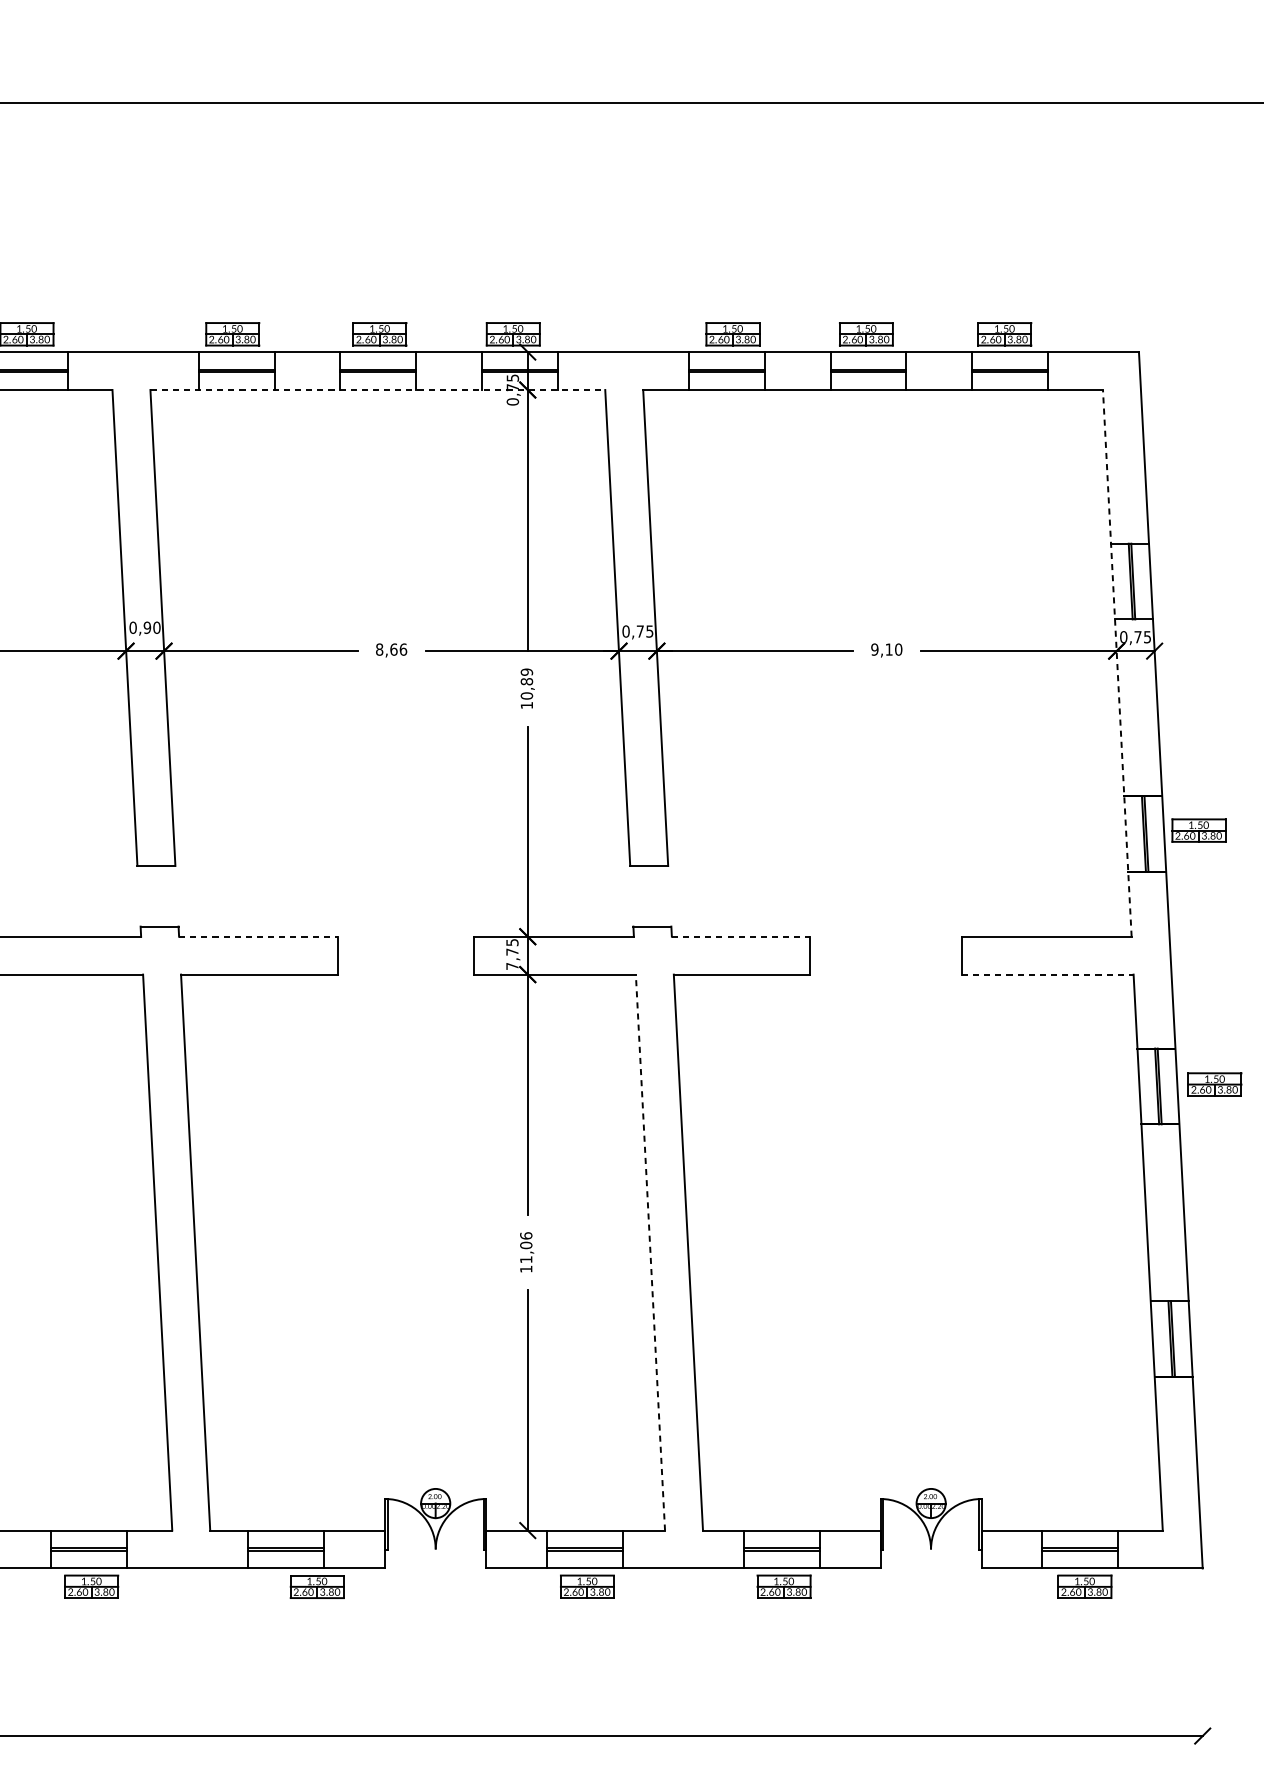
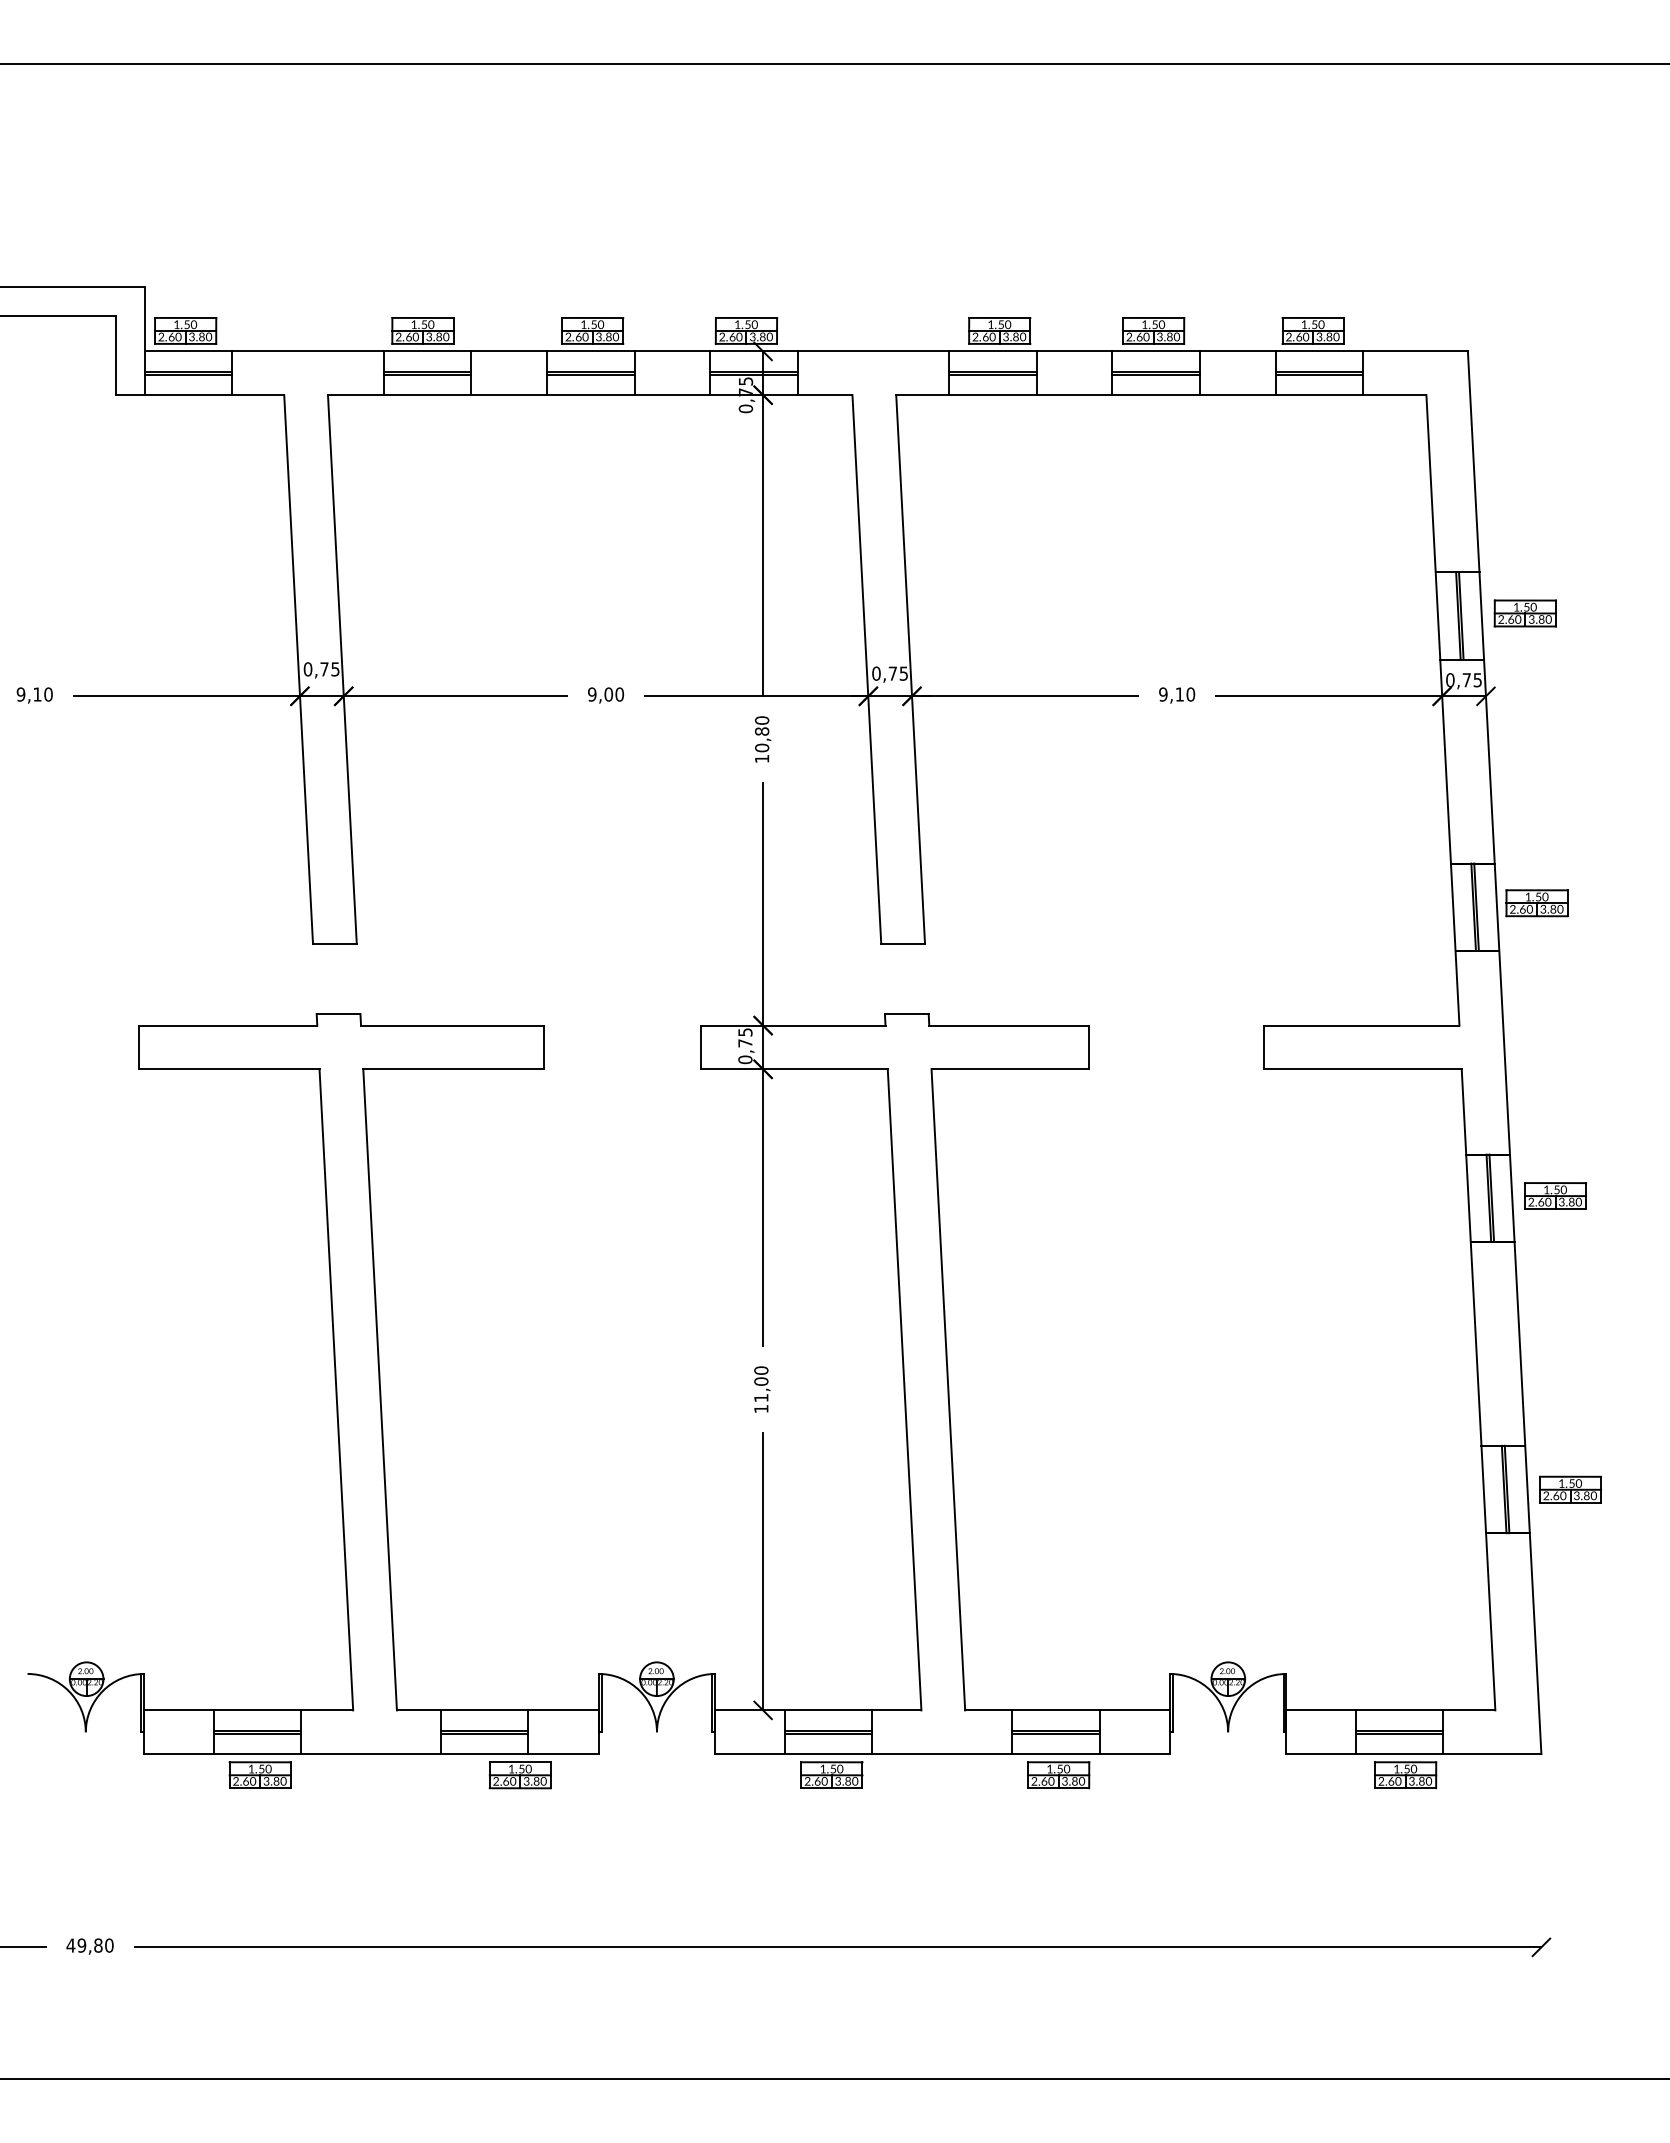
line: (378, 390) -> (590, 395), dashed -> solid
part: (1188, 579) -> (1524, 613), added
text: (151, 627) -> (329, 669), 0,90 -> 0,75
text: (391, 649) -> (606, 694), 8,66 -> 9,00
line: (1116, 663) -> (1442, 710), dashed -> solid
text: (527, 672) -> (762, 720), 10,89 -> 10,80
line: (258, 936) -> (452, 1025), dashed -> solid
line: (741, 936) -> (1009, 1025), dashed -> solid
text: (512, 966) -> (745, 1059), 7,75 -> 0,75
line: (1047, 974) -> (1362, 1069), dashed -> solid
text: (526, 1235) -> (761, 1370), 11,06 -> 11,00
line: (650, 1252) -> (904, 1389), dashed -> solid
part: (1227, 1339) -> (1570, 1489), added

